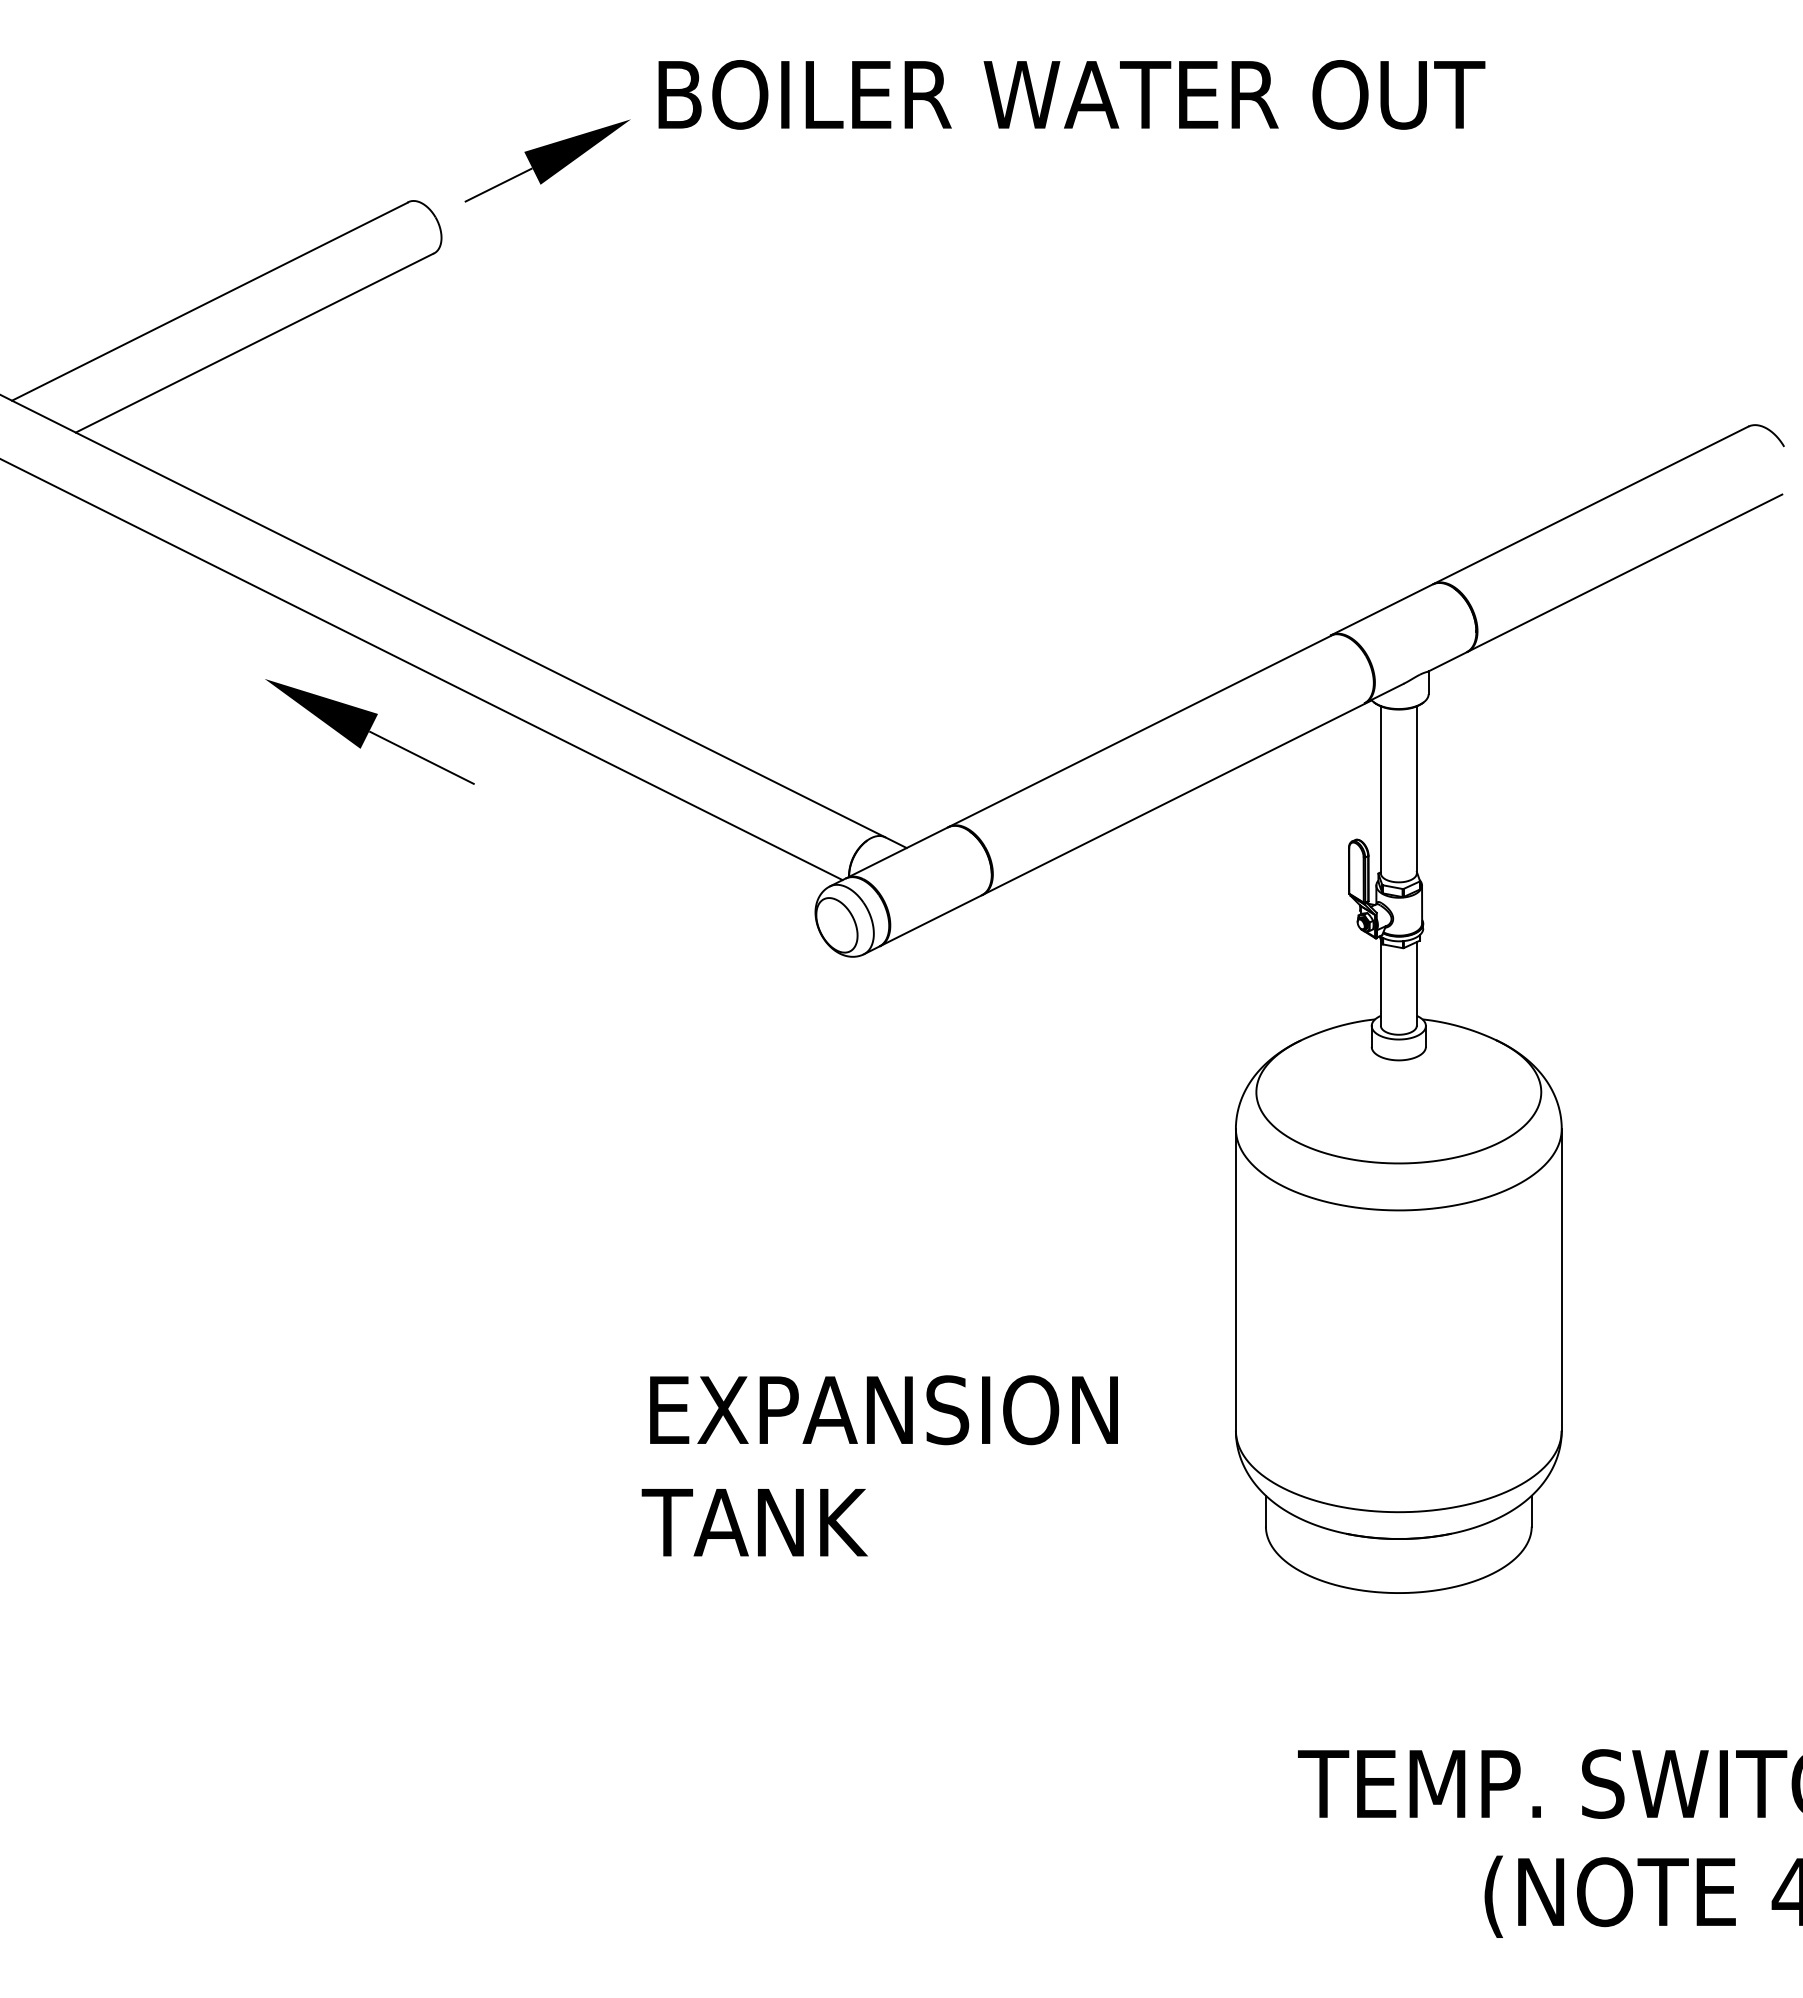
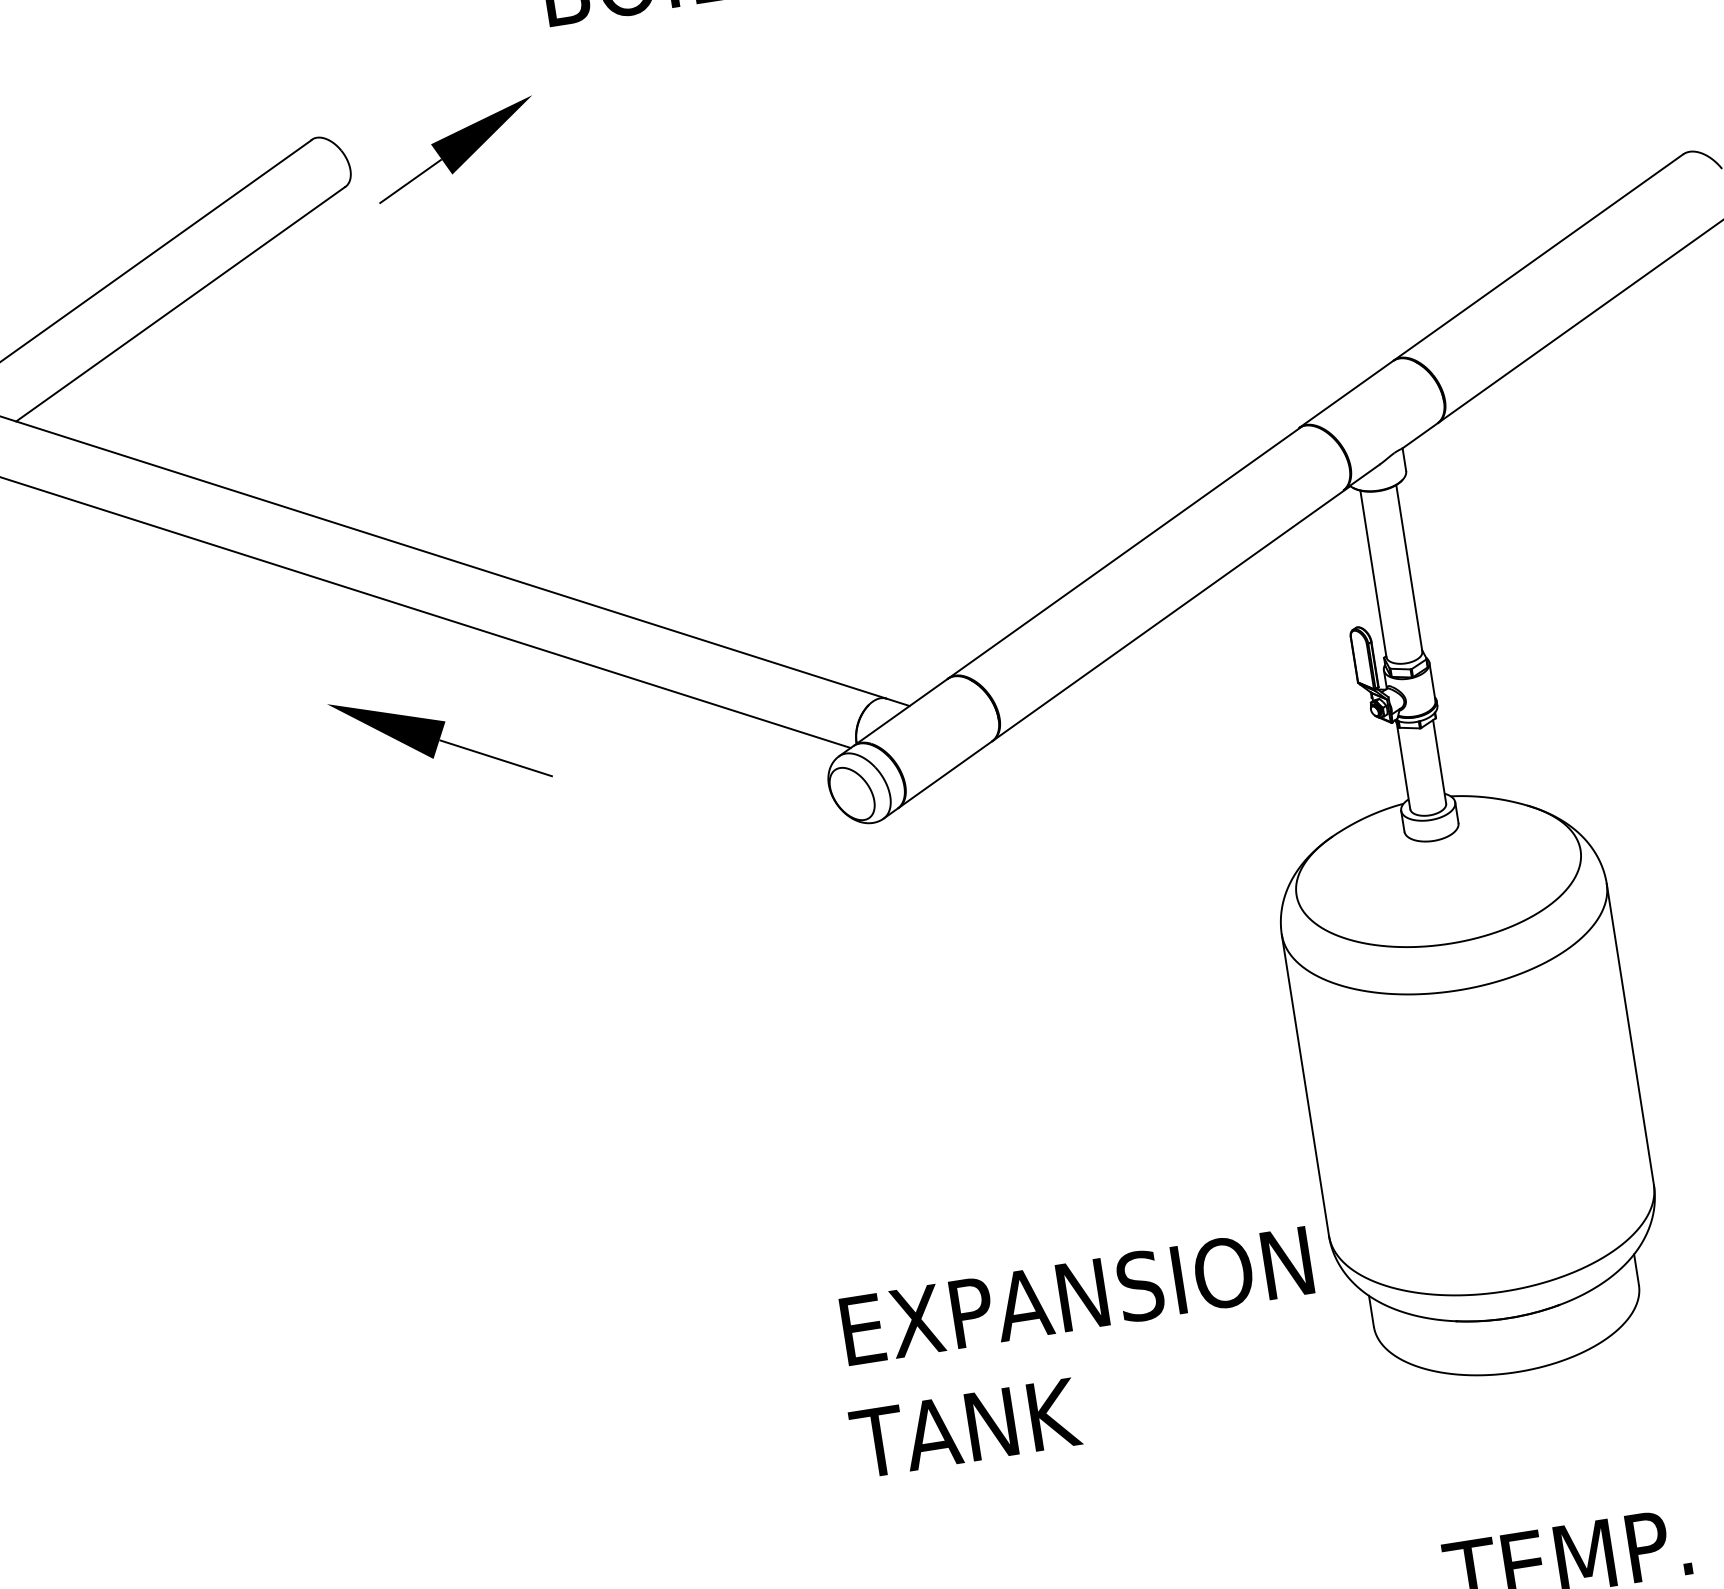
part: (547, 160) -> (455, 149), moved
part: (369, 731) -> (439, 740), moved
text: (879, 1465) -> (1081, 1351), moved

